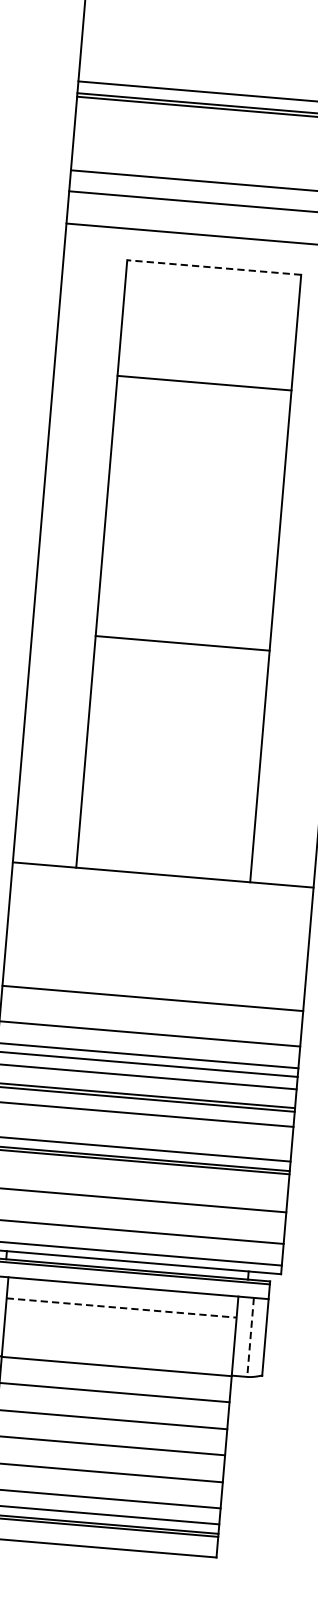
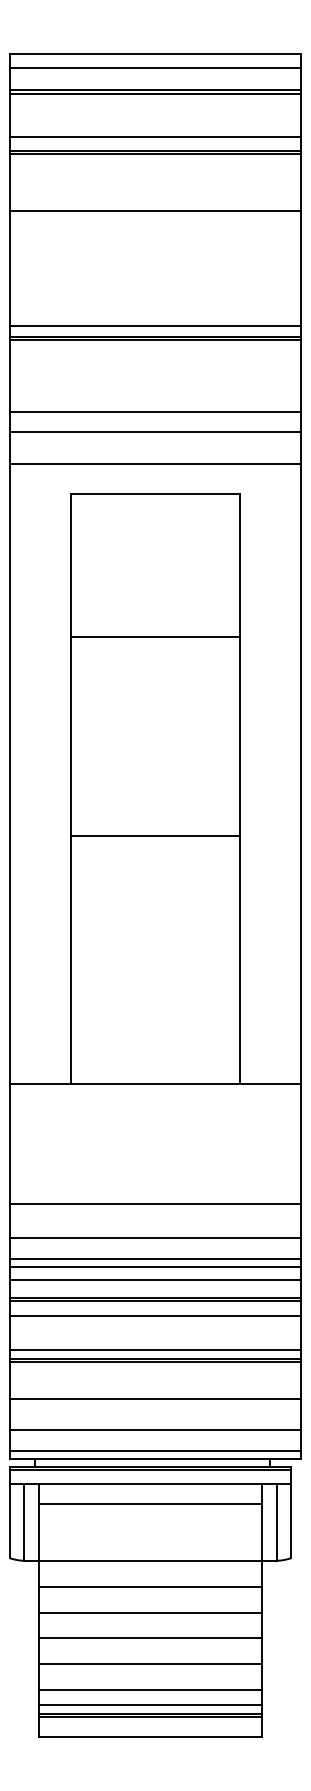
line: (214, 268) -> (155, 494), dashed -> solid
line: (204, 383) -> (155, 637), moved
line: (182, 643) -> (155, 835), moved
line: (121, 1308) -> (150, 1504), dashed -> solid
line: (250, 1337) -> (277, 1522), dashed -> solid

